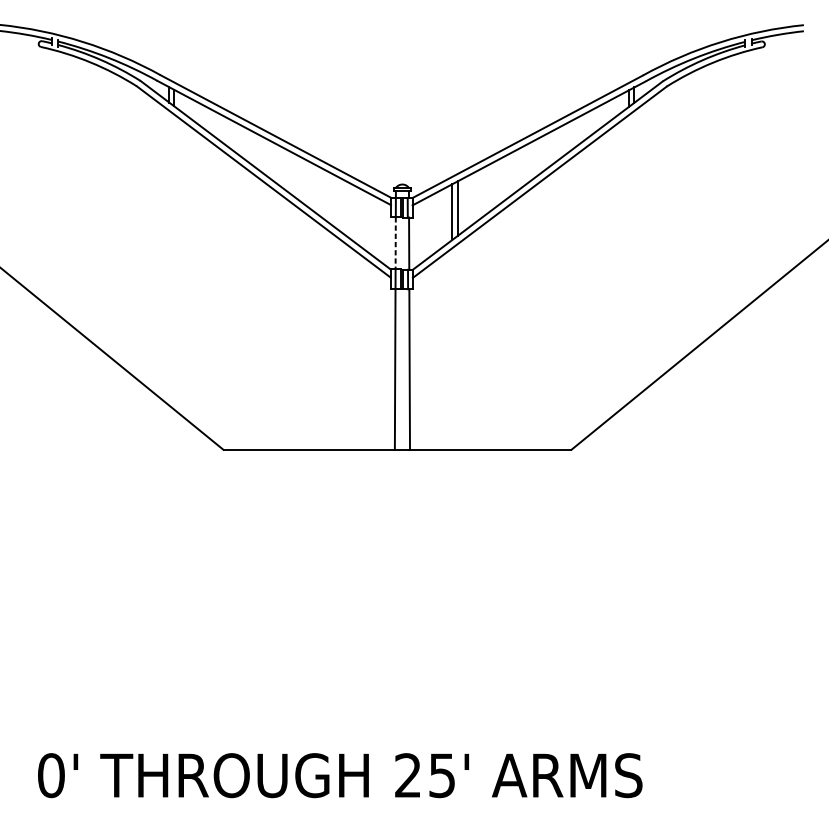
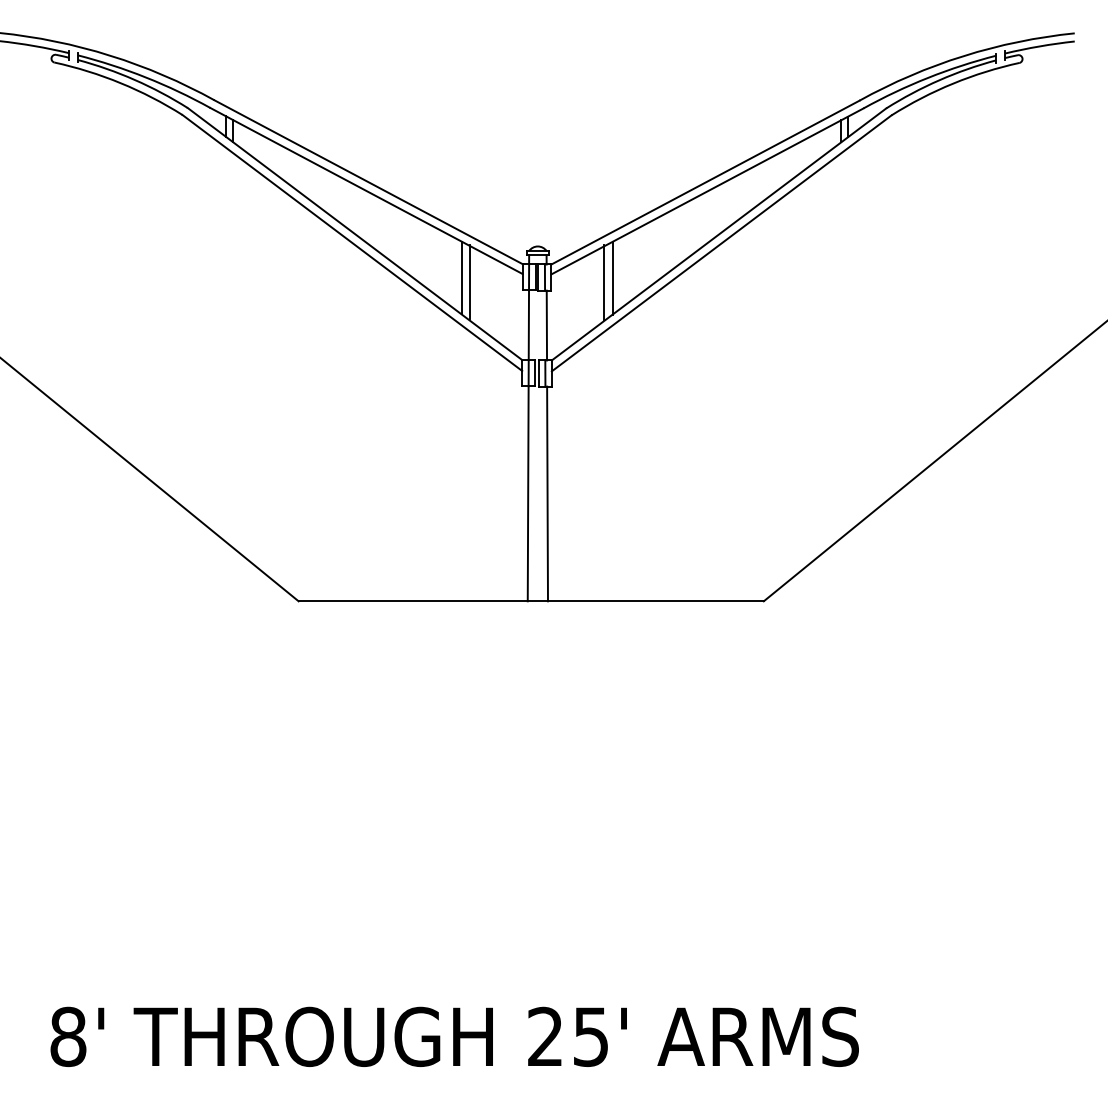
line: (345, 207) -> (461, 277), added
line: (352, 211) -> (470, 282), added
line: (395, 243) -> (528, 325), dashed -> solid
text: (51, 775) -> (68, 1036), 0' -> 8'

